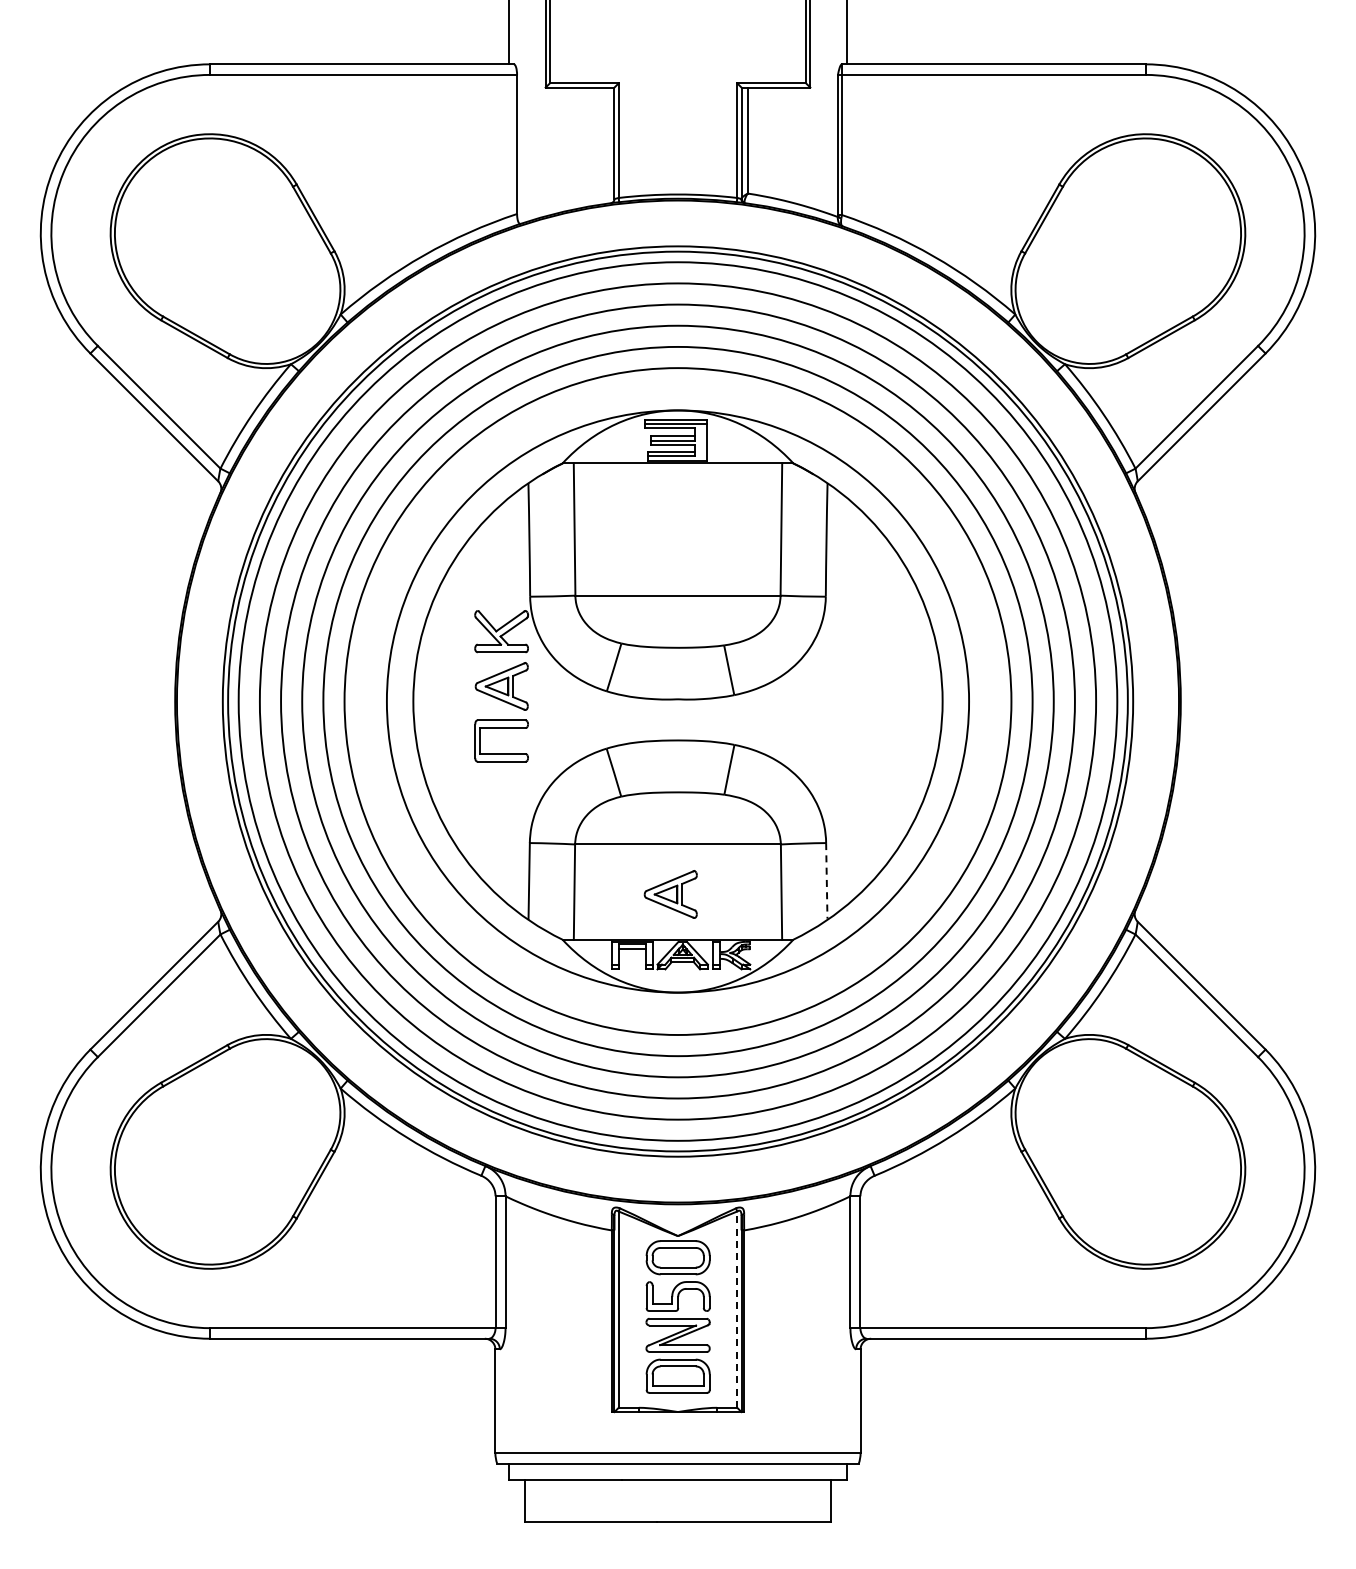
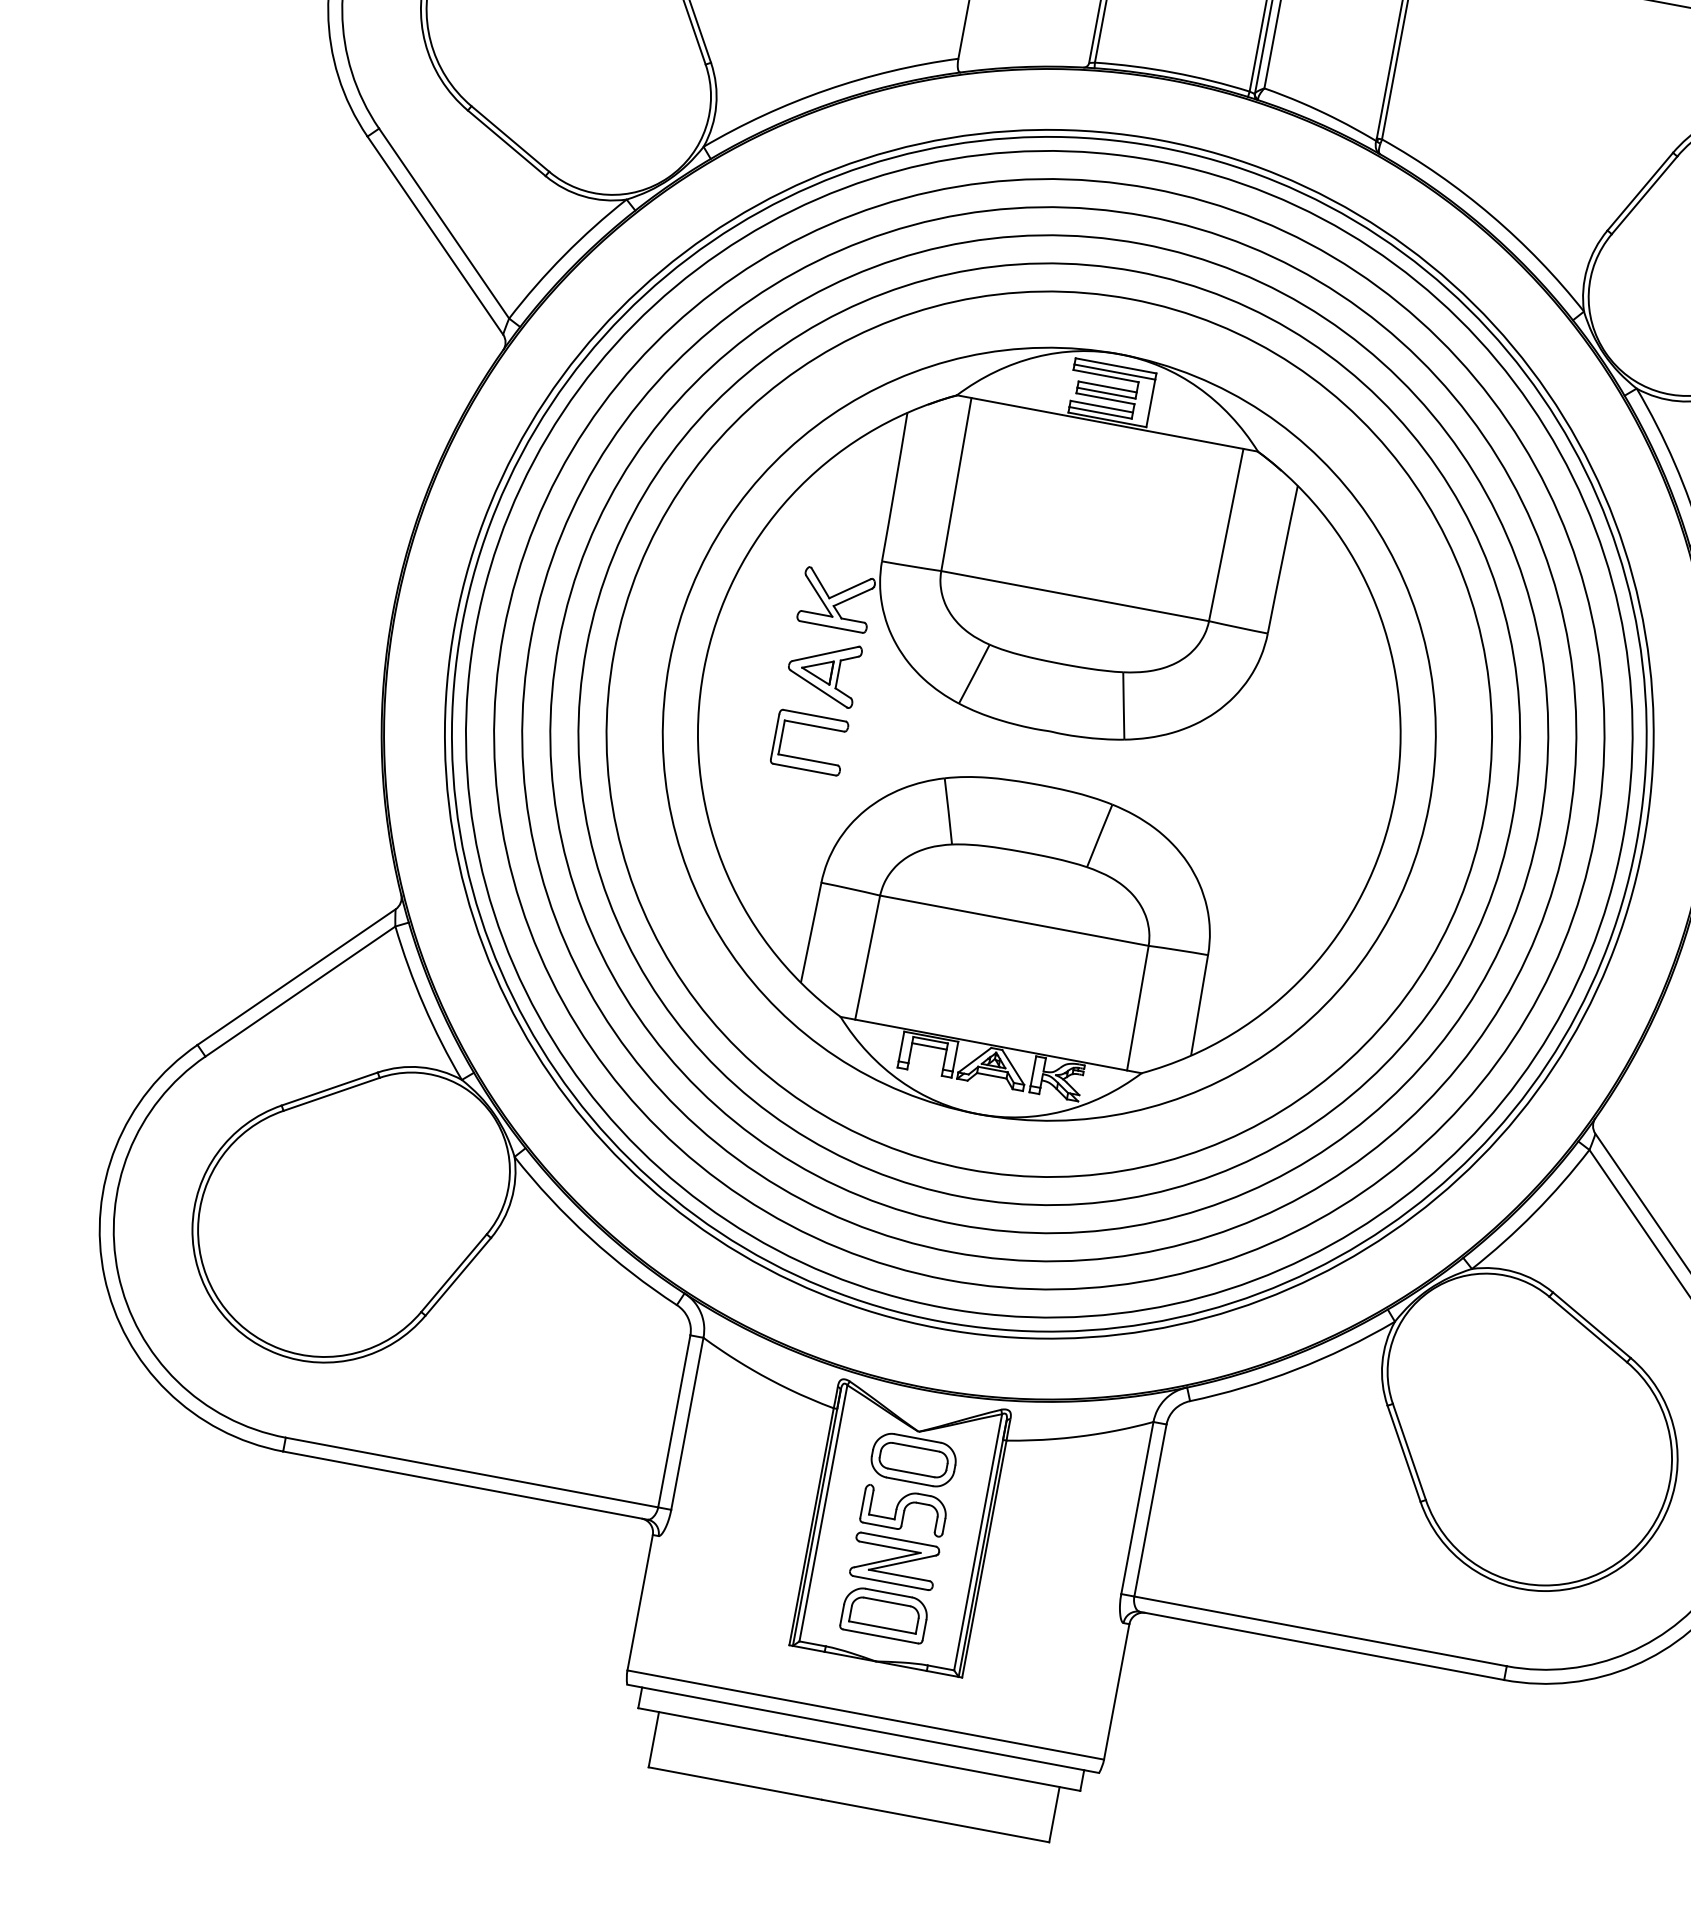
line: (826, 880) -> (1199, 1004), dashed -> solid
part: (670, 894) -> (992, 984), removed
line: (737, 1309) -> (978, 1542), dashed -> solid

